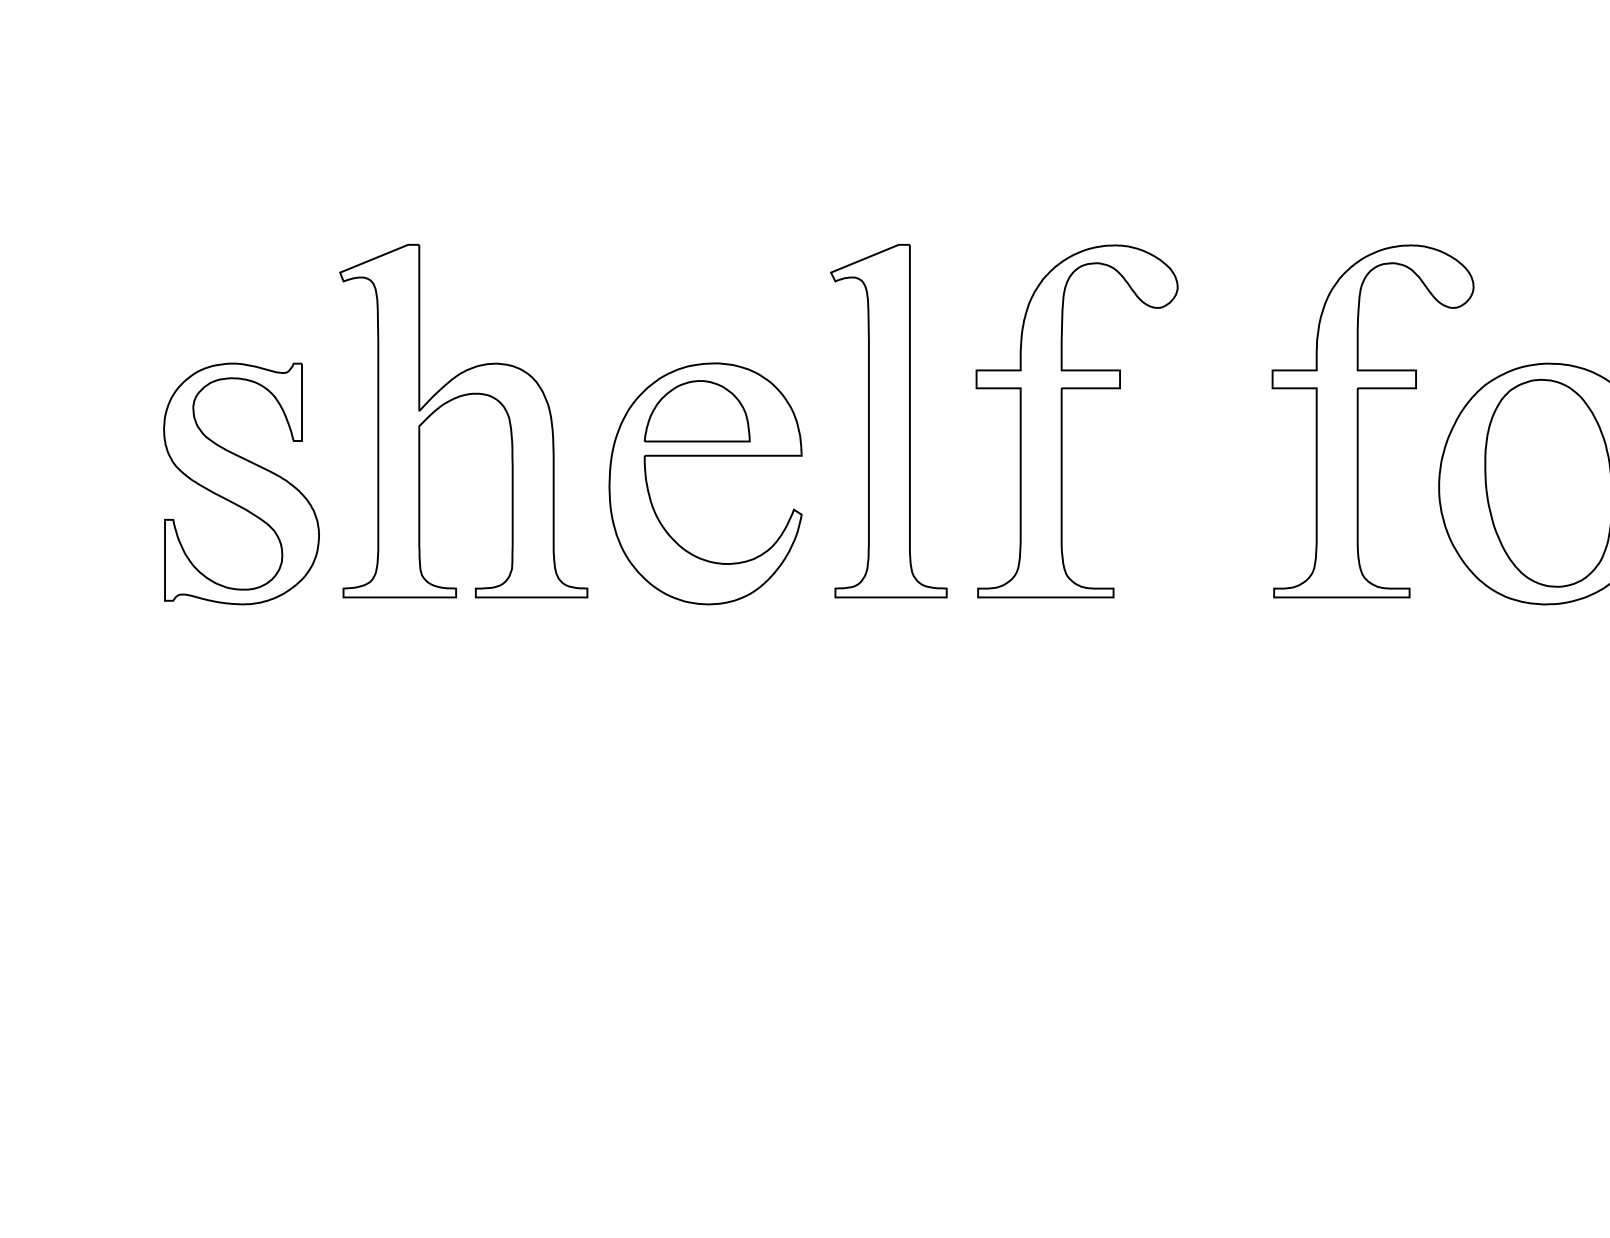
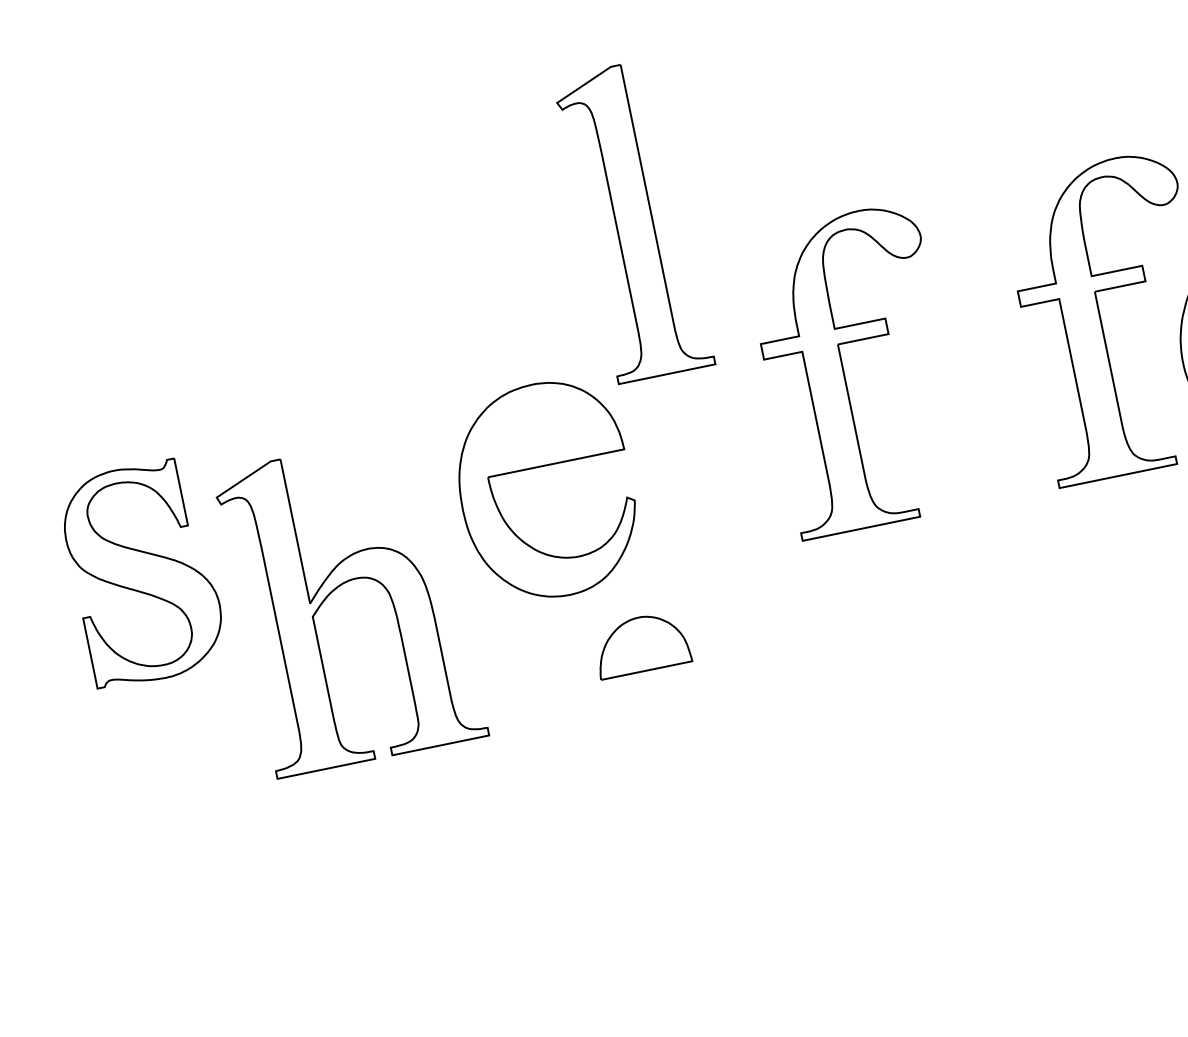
part: (455, 399) -> (339, 587), moved
part: (696, 411) -> (640, 644), moved
part: (888, 421) -> (633, 221), moved

